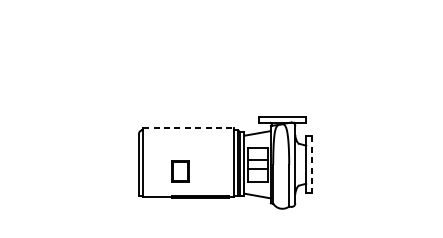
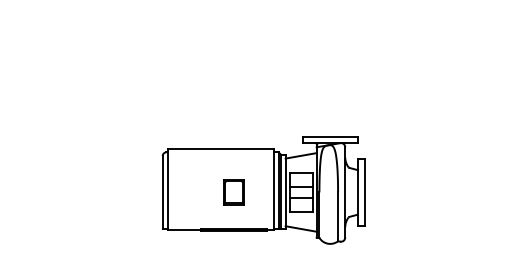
line: (189, 127) -> (221, 149), dashed -> solid
line: (312, 164) -> (365, 192), dashed -> solid
part: (179, 171) -> (233, 192), moved

